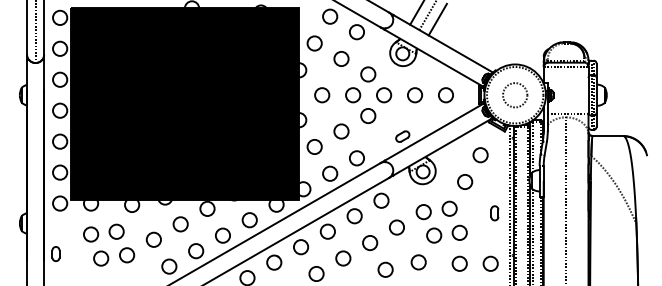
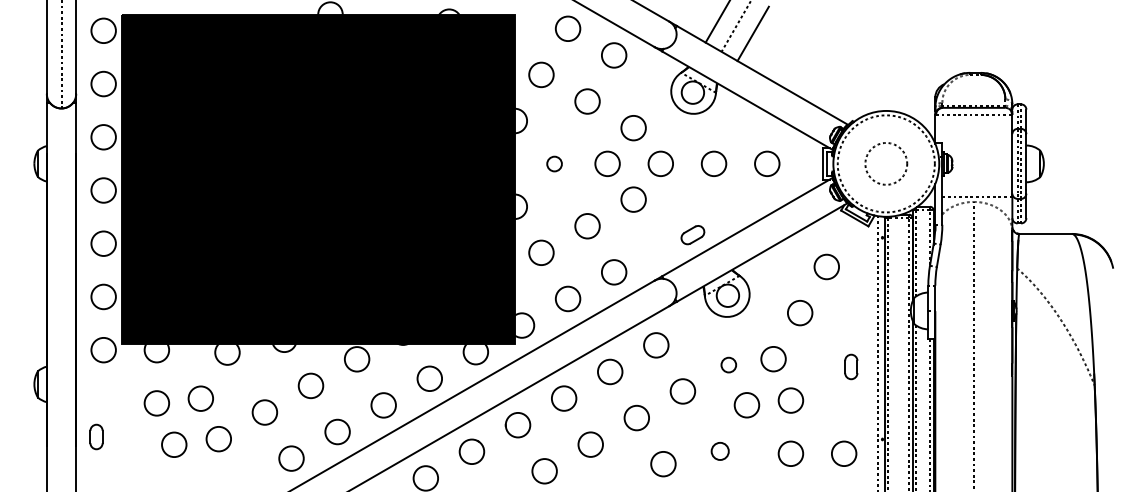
circle: (322, 95) -> (554, 164), size x0.6
circle: (423, 212) -> (728, 365), size x0.6
circle: (418, 262) -> (719, 451), size x0.7

